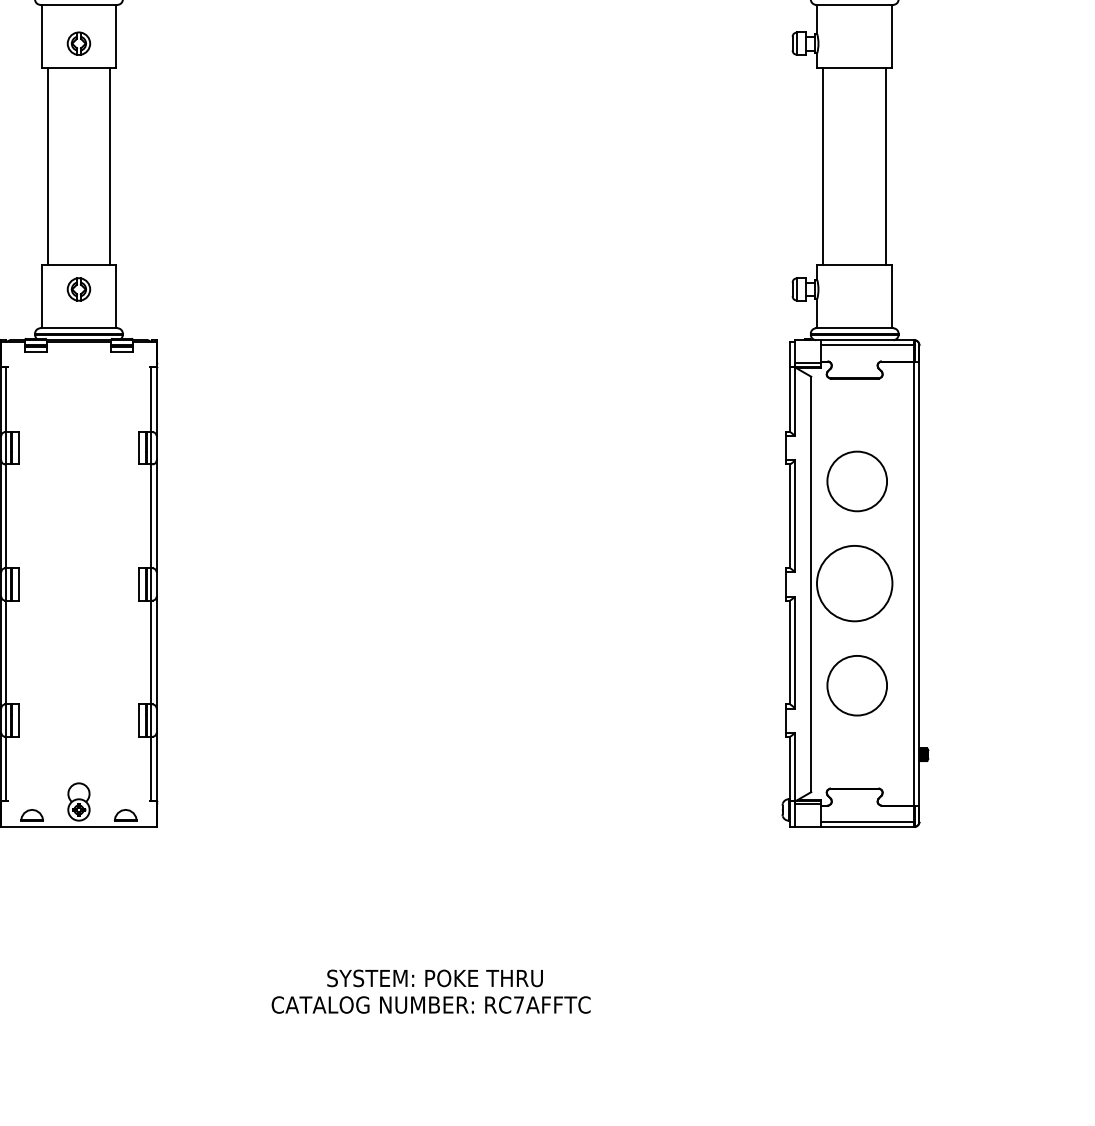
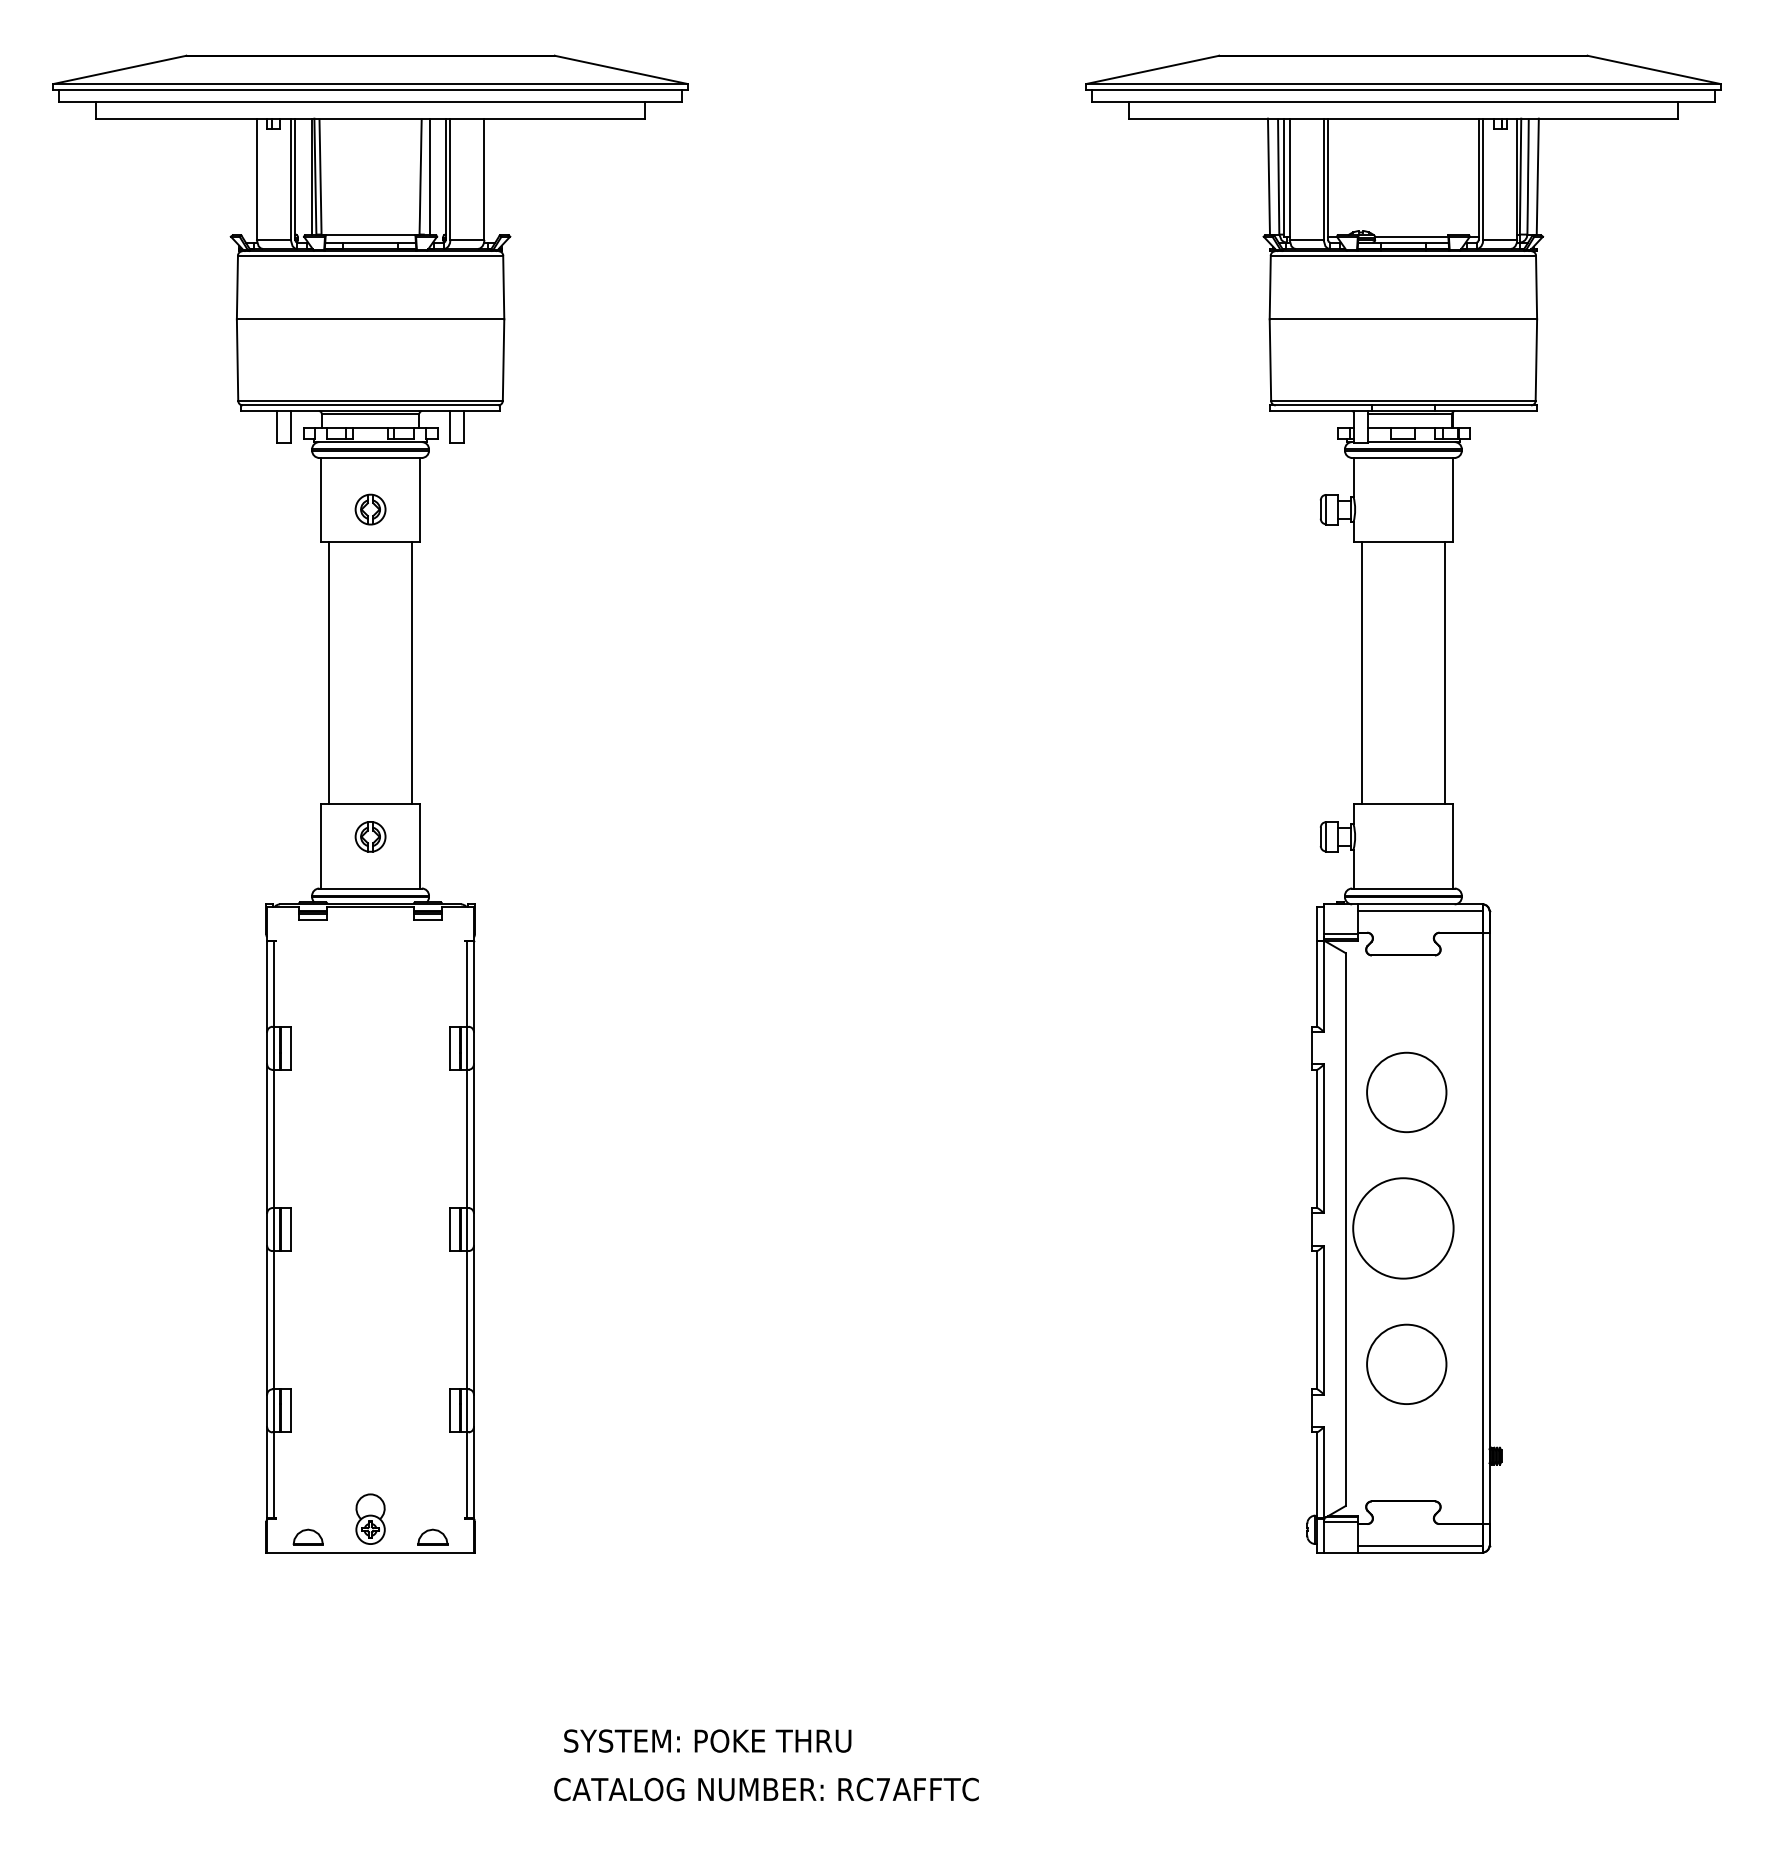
text: (434, 977) -> (707, 1740), moved
text: (431, 1005) -> (766, 1789), moved

